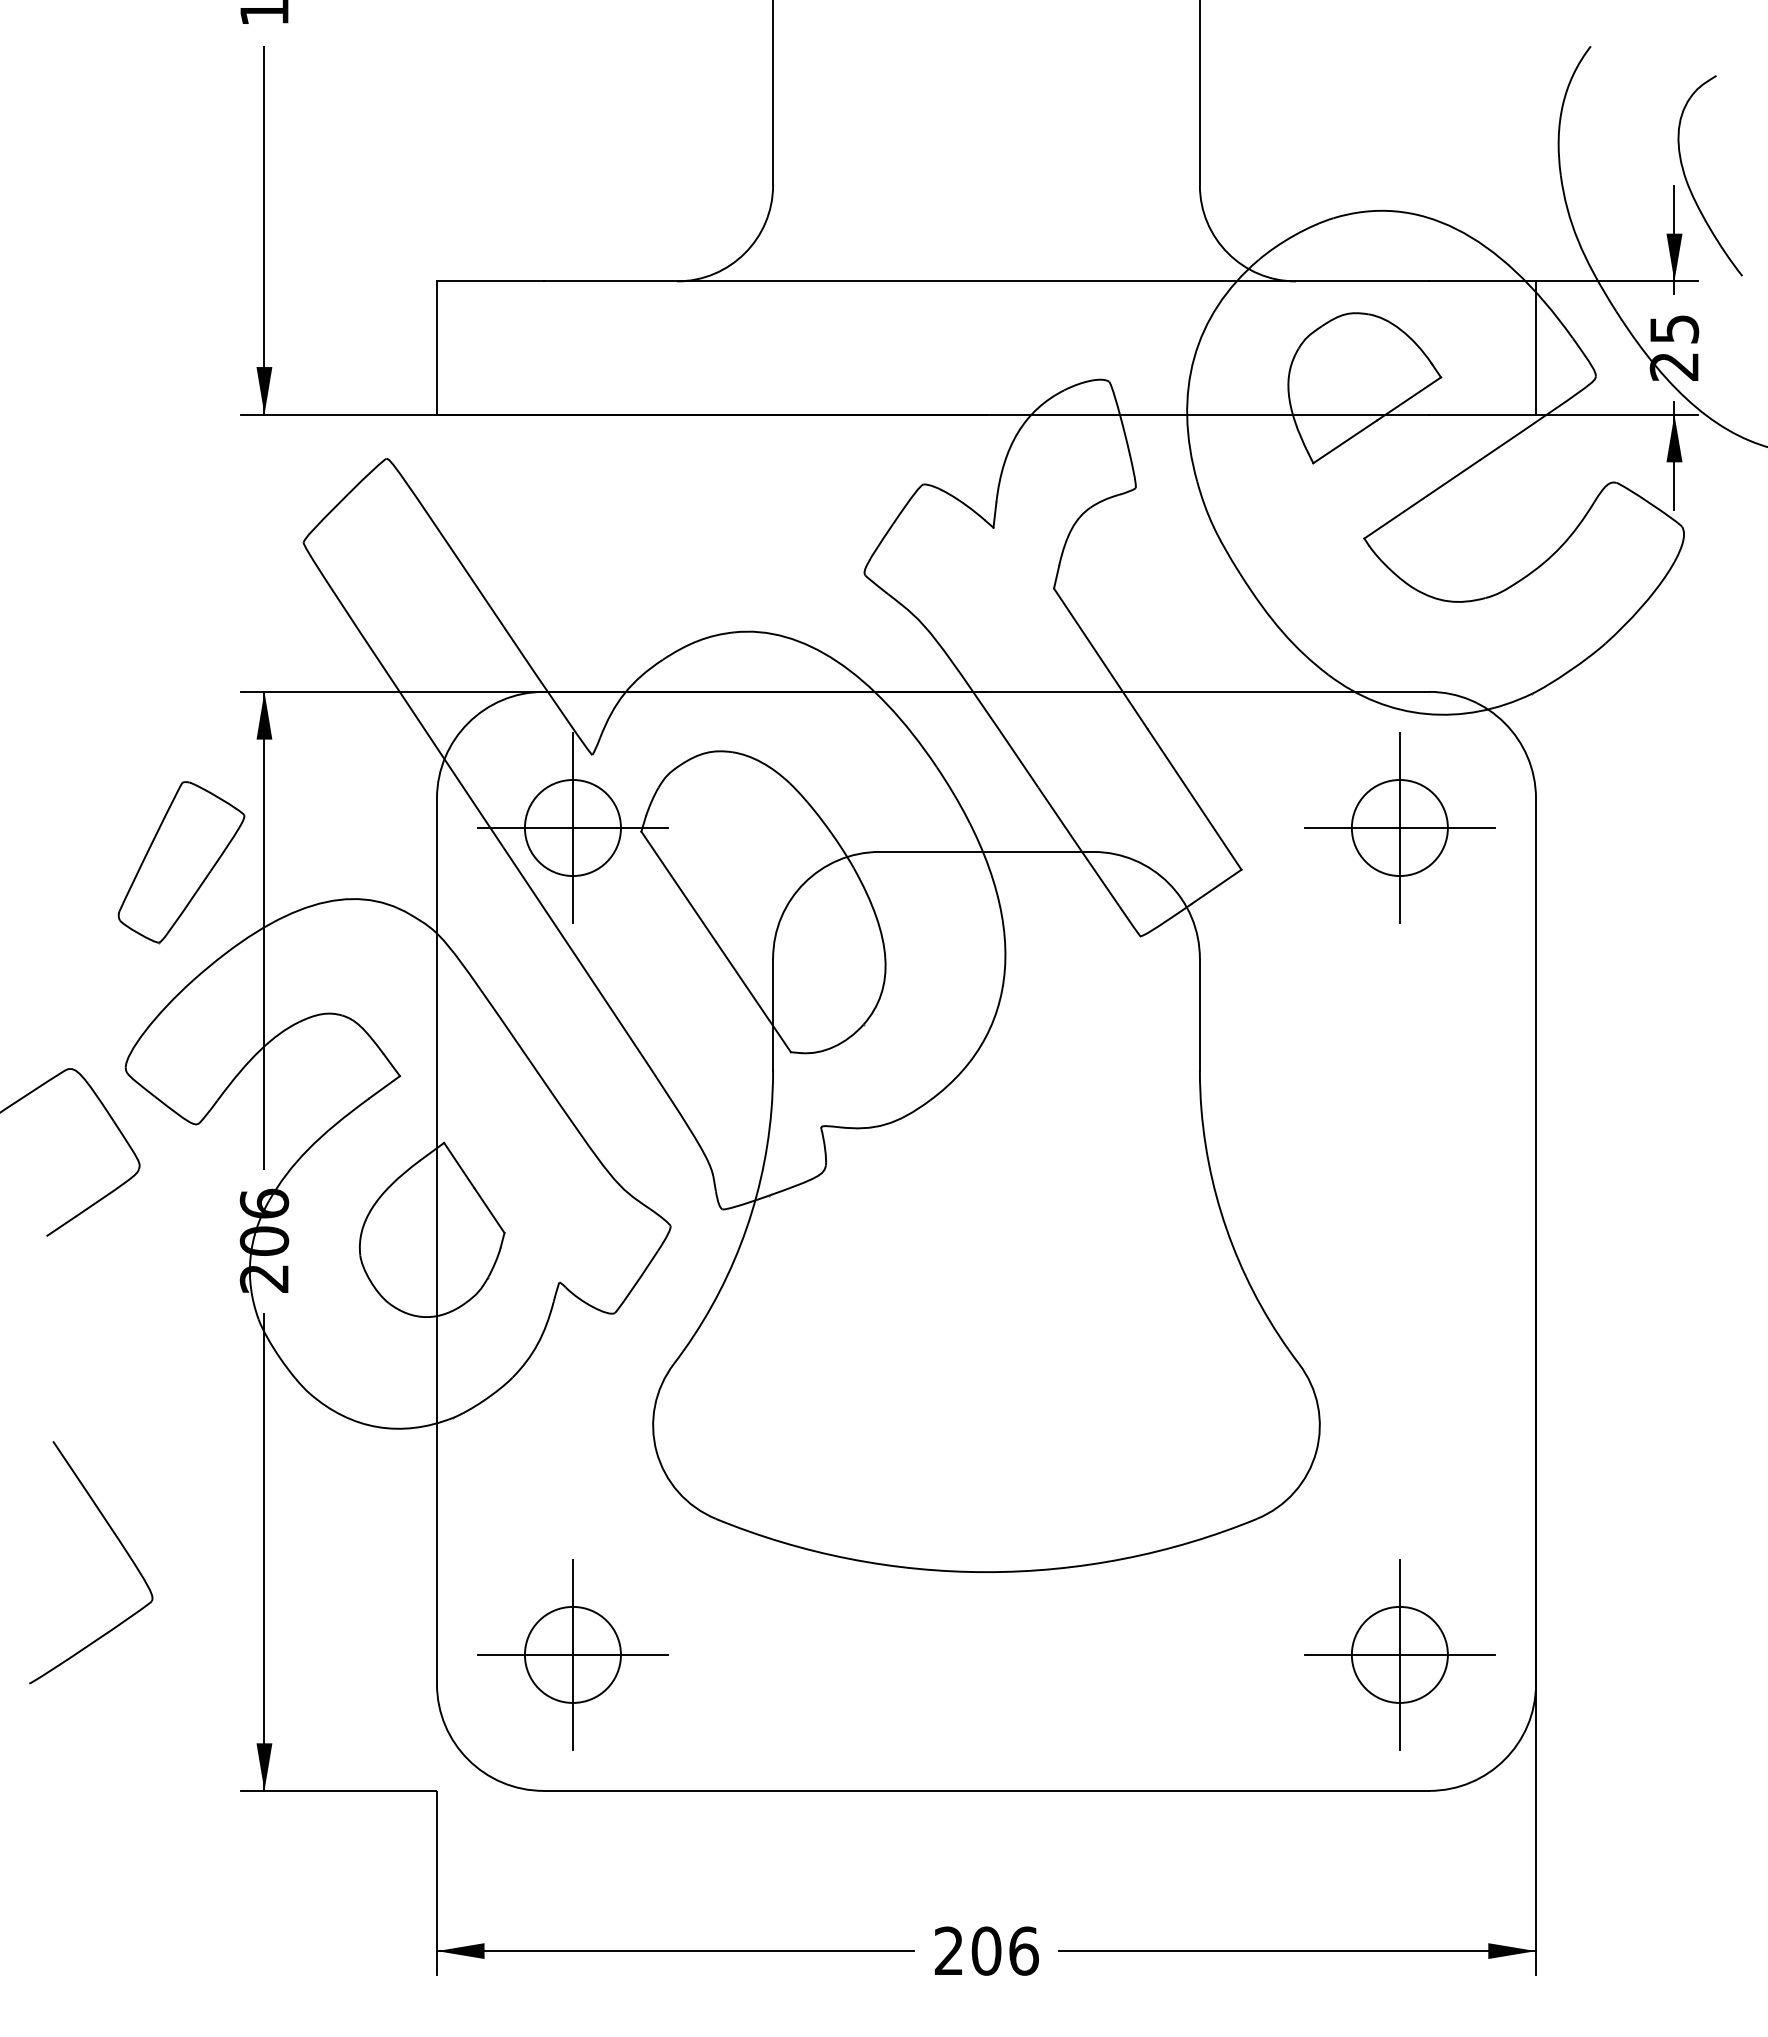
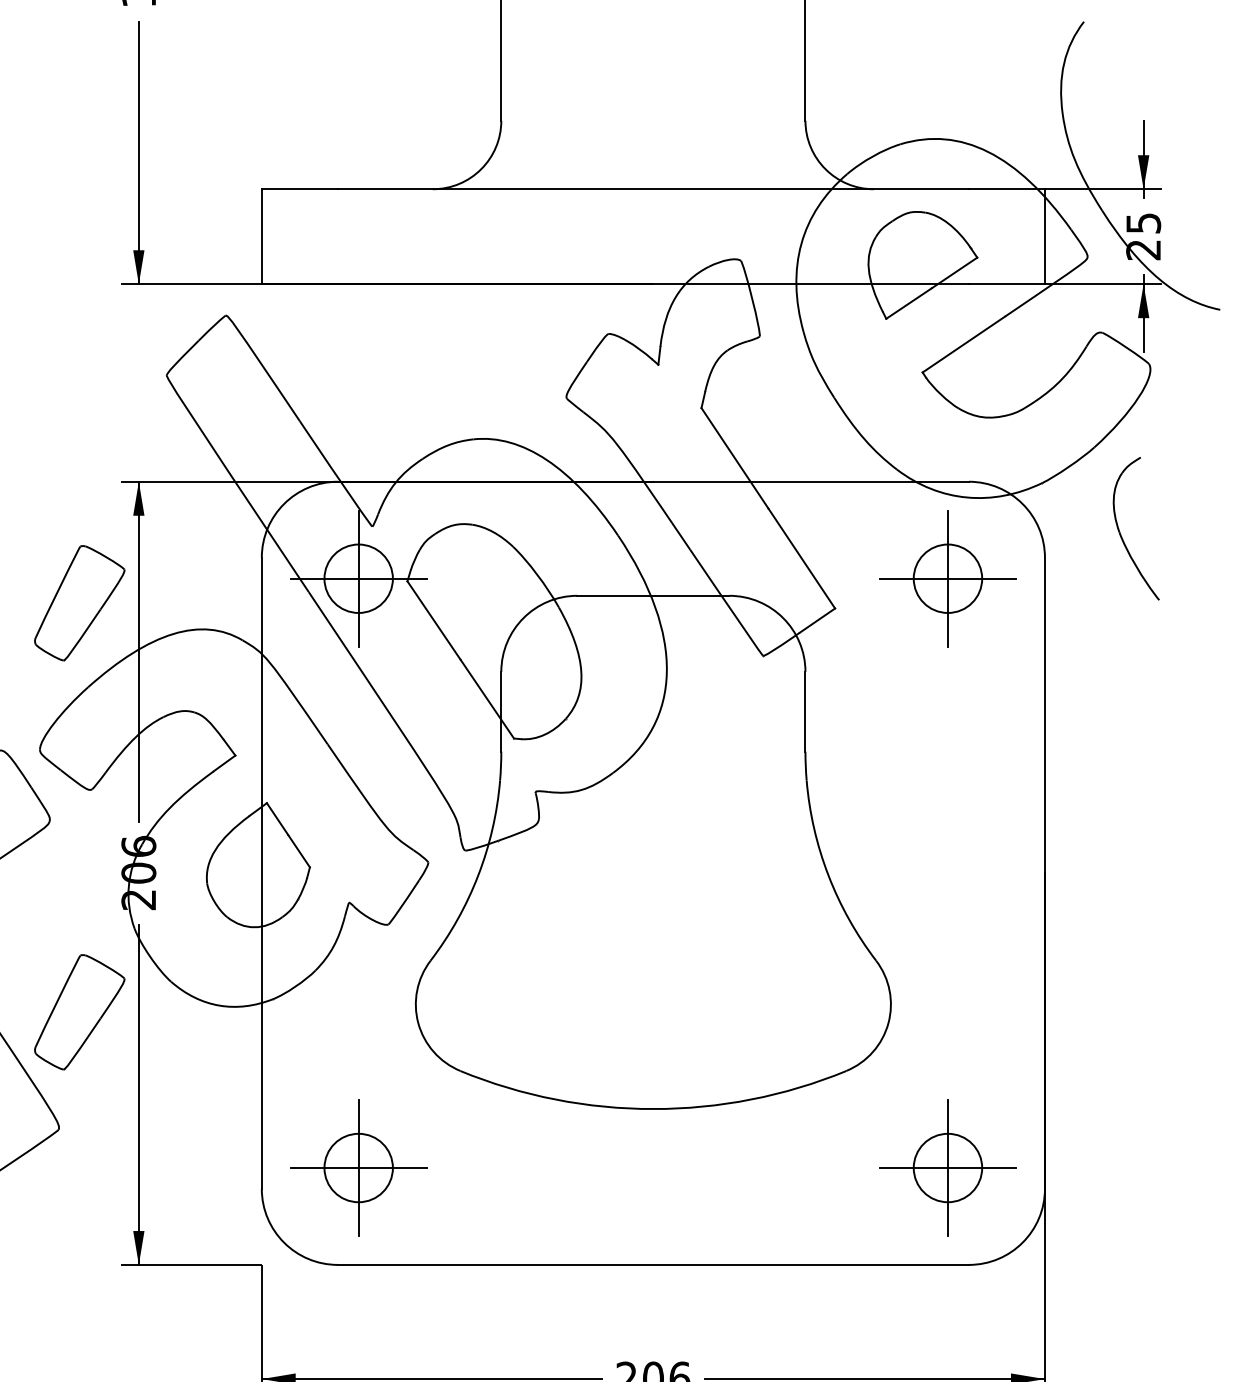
part: (1688, 182) -> (1120, 533), moved
part: (181, 1436) -> (79, 1012), added

